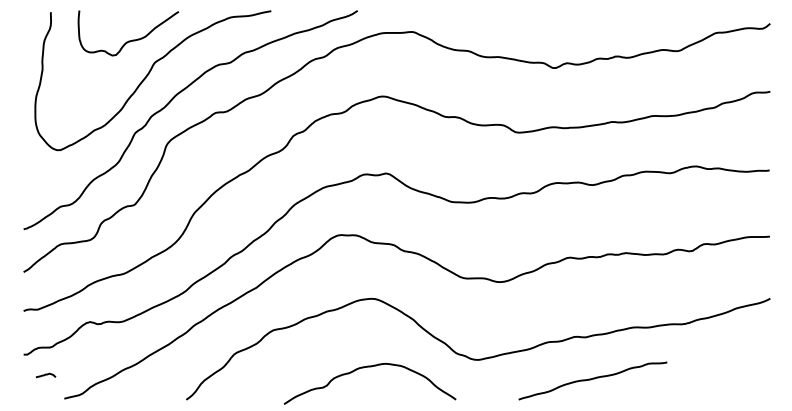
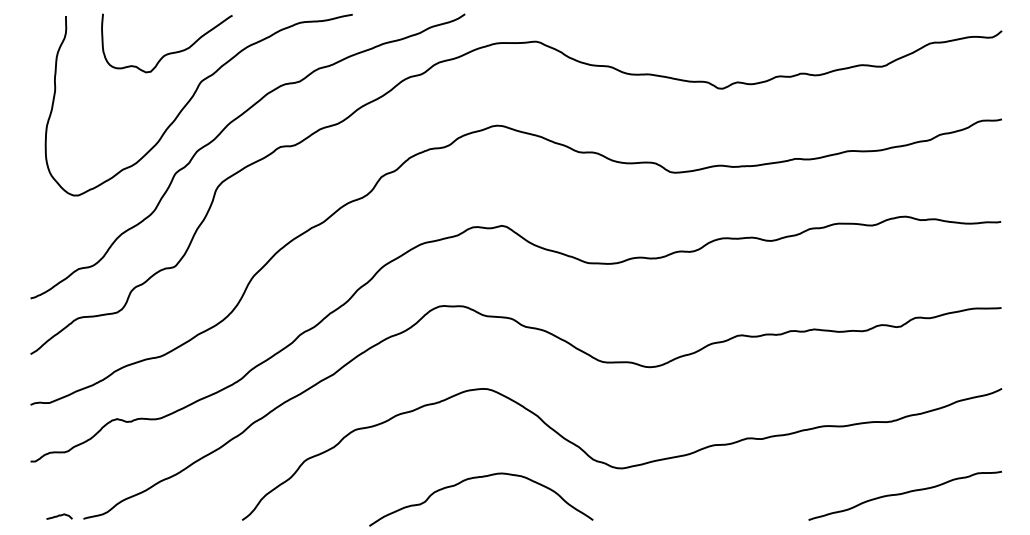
curve: (45, 375) -> (59, 516), moved
curve: (591, 379) -> (903, 494), moved

